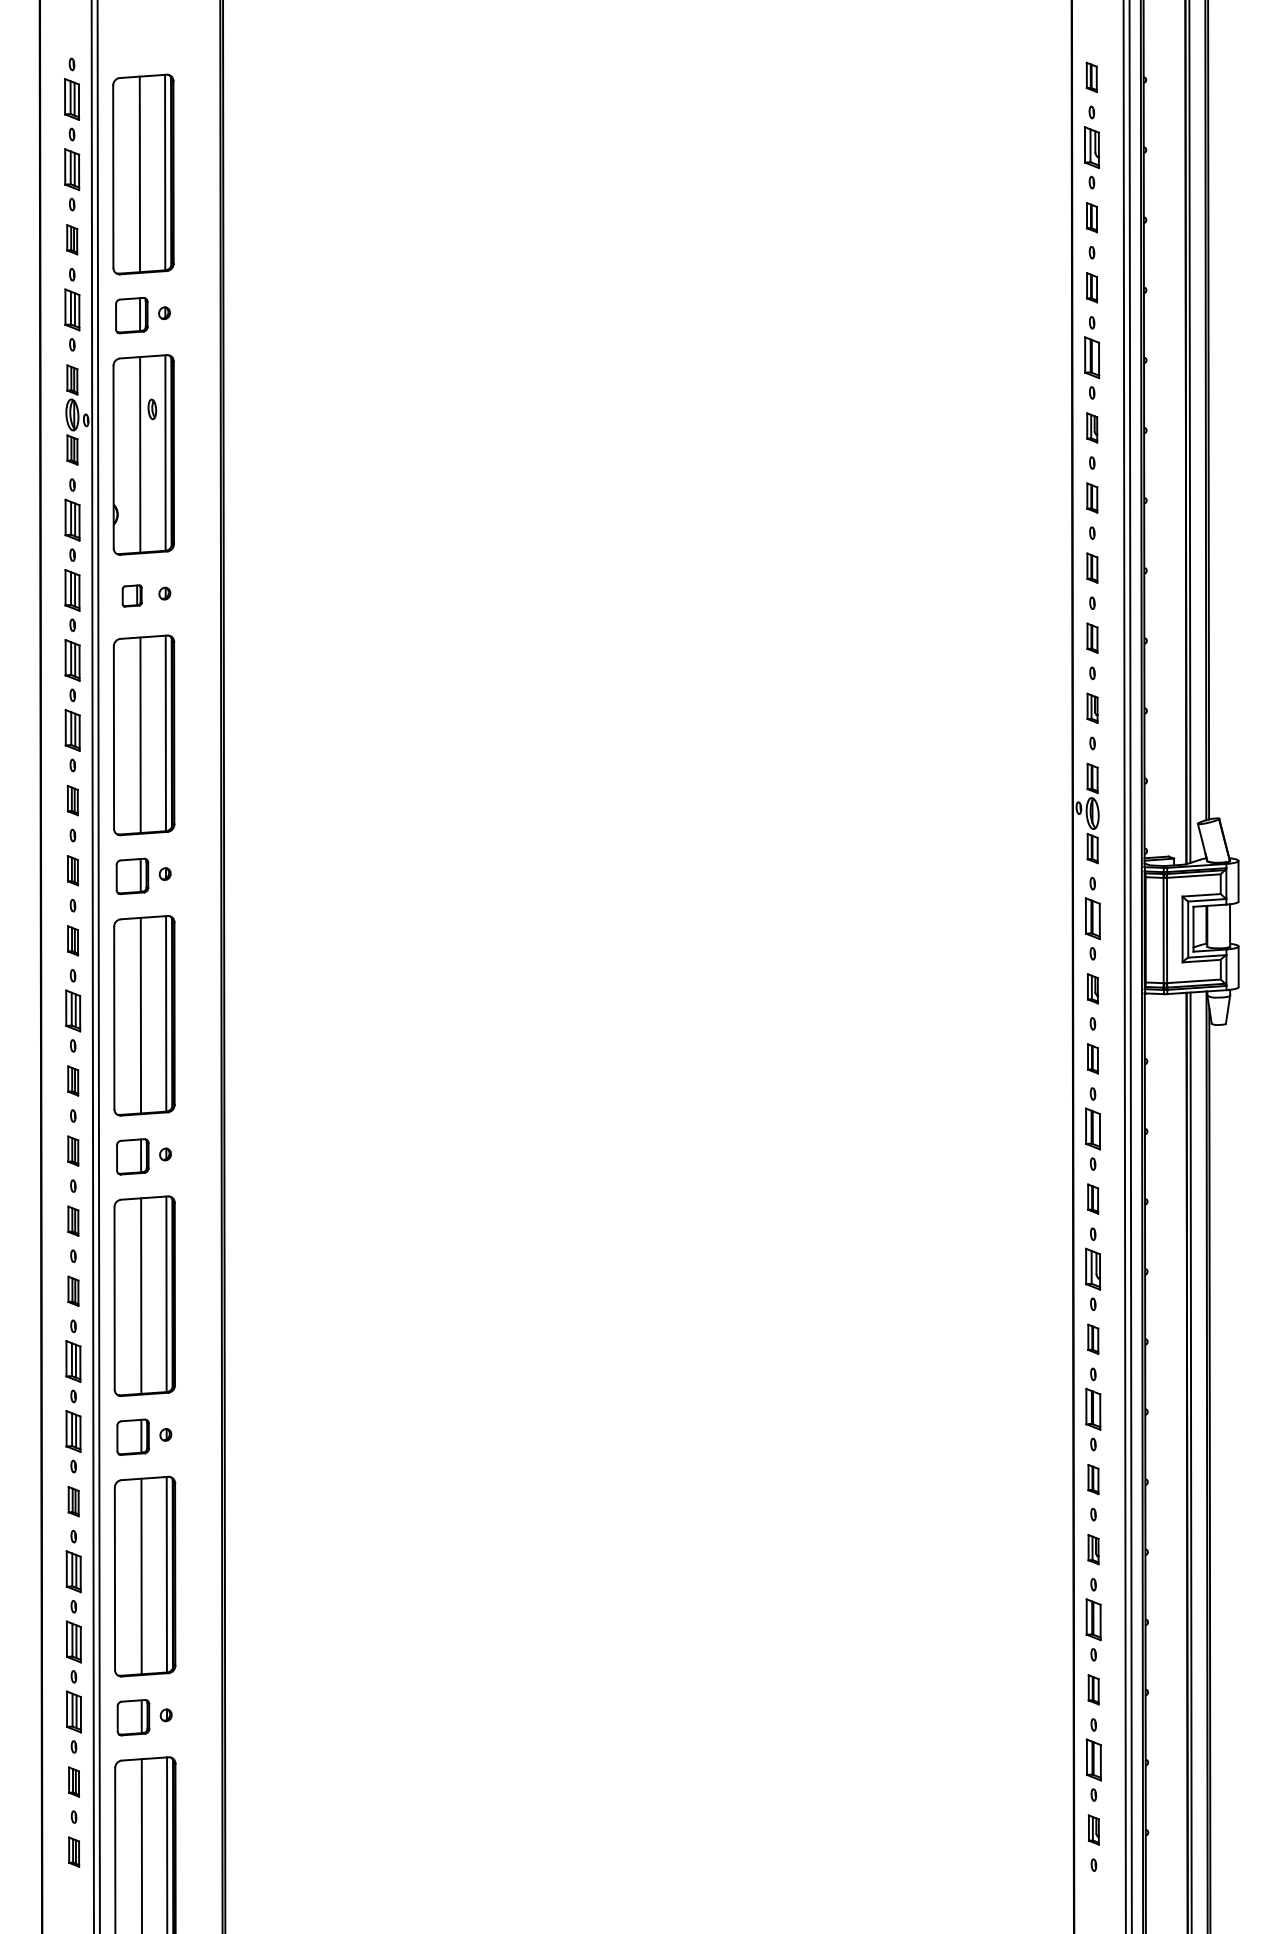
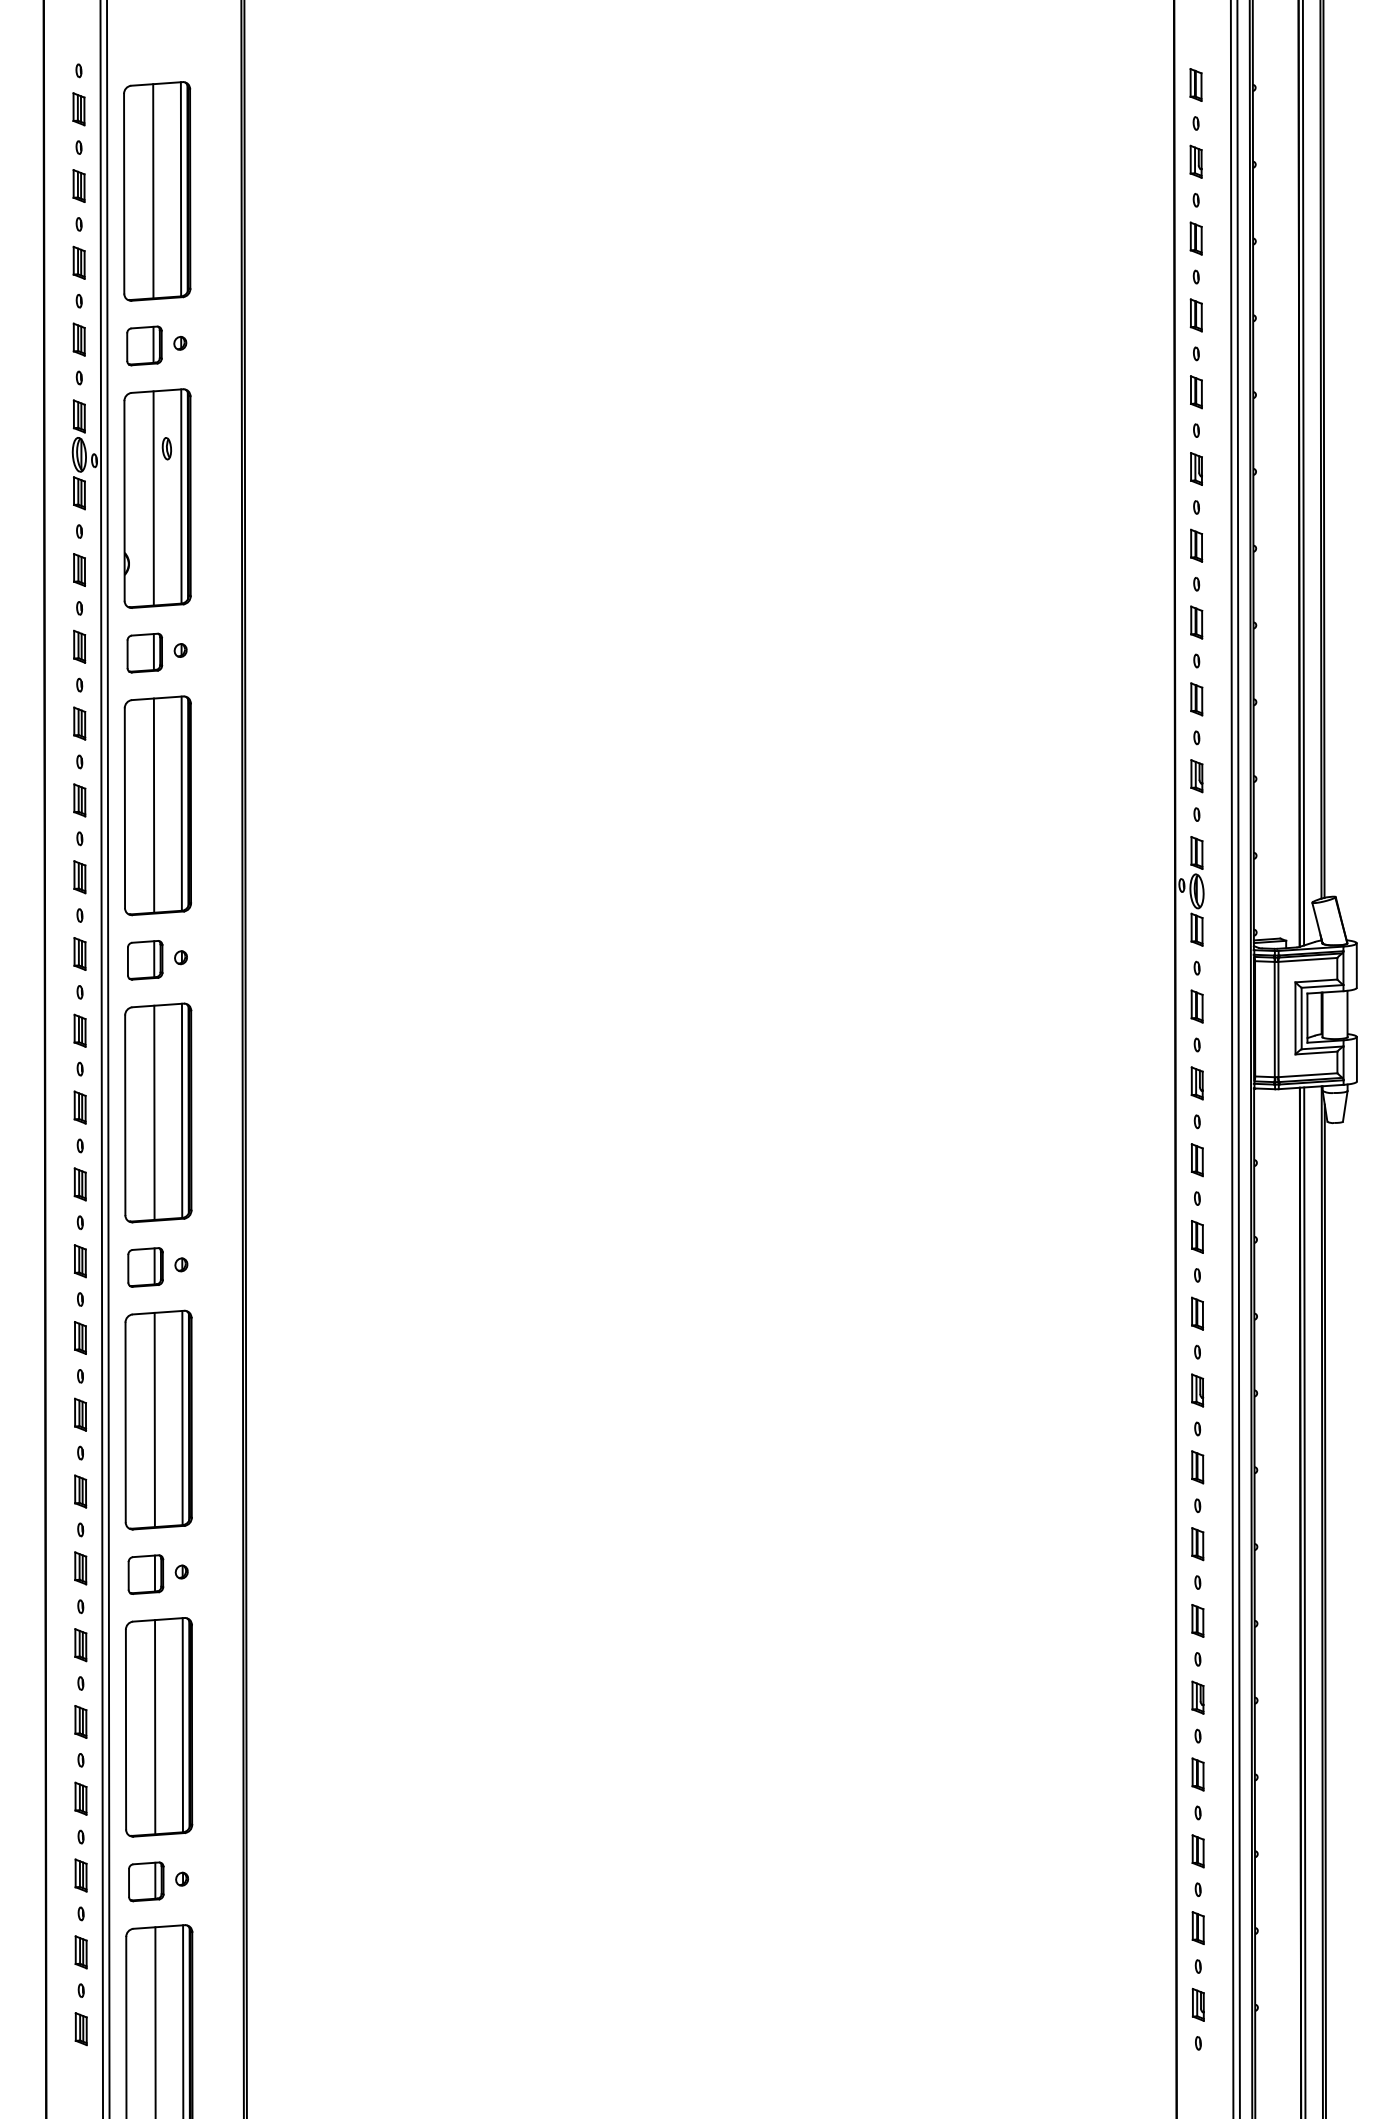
part: (71, 99) -> (78, 109), size x0.71
part: (1091, 147) -> (1195, 161), size x0.71
part: (71, 169) -> (78, 185), size x0.71
part: (71, 309) -> (78, 339), size x0.71
part: (1092, 358) -> (1196, 392), size x0.71
part: (72, 519) -> (79, 569), size x0.71
part: (72, 589) -> (79, 646), size x0.71
part: (131, 595) -> (144, 652), size x1.67
part: (72, 660) -> (79, 723), size x0.71
part: (72, 730) -> (79, 800), size x0.71
part: (1092, 918) -> (1196, 1006), size x0.71
part: (72, 1010) -> (79, 1107), size x0.71
part: (1093, 1128) -> (1197, 1236), size x0.71
part: (1093, 1269) -> (1197, 1390), size x0.71
part: (73, 1361) -> (80, 1491), size x0.71
part: (1093, 1409) -> (1197, 1544), size x0.71
part: (73, 1431) -> (80, 1568), size x0.71
part: (73, 1571) -> (80, 1721), size x0.71
part: (1093, 1619) -> (1197, 1774), size x0.71
part: (73, 1641) -> (80, 1798), size x0.71
part: (73, 1711) -> (80, 1875), size x0.71
part: (1093, 1759) -> (1197, 1927), size x0.71

